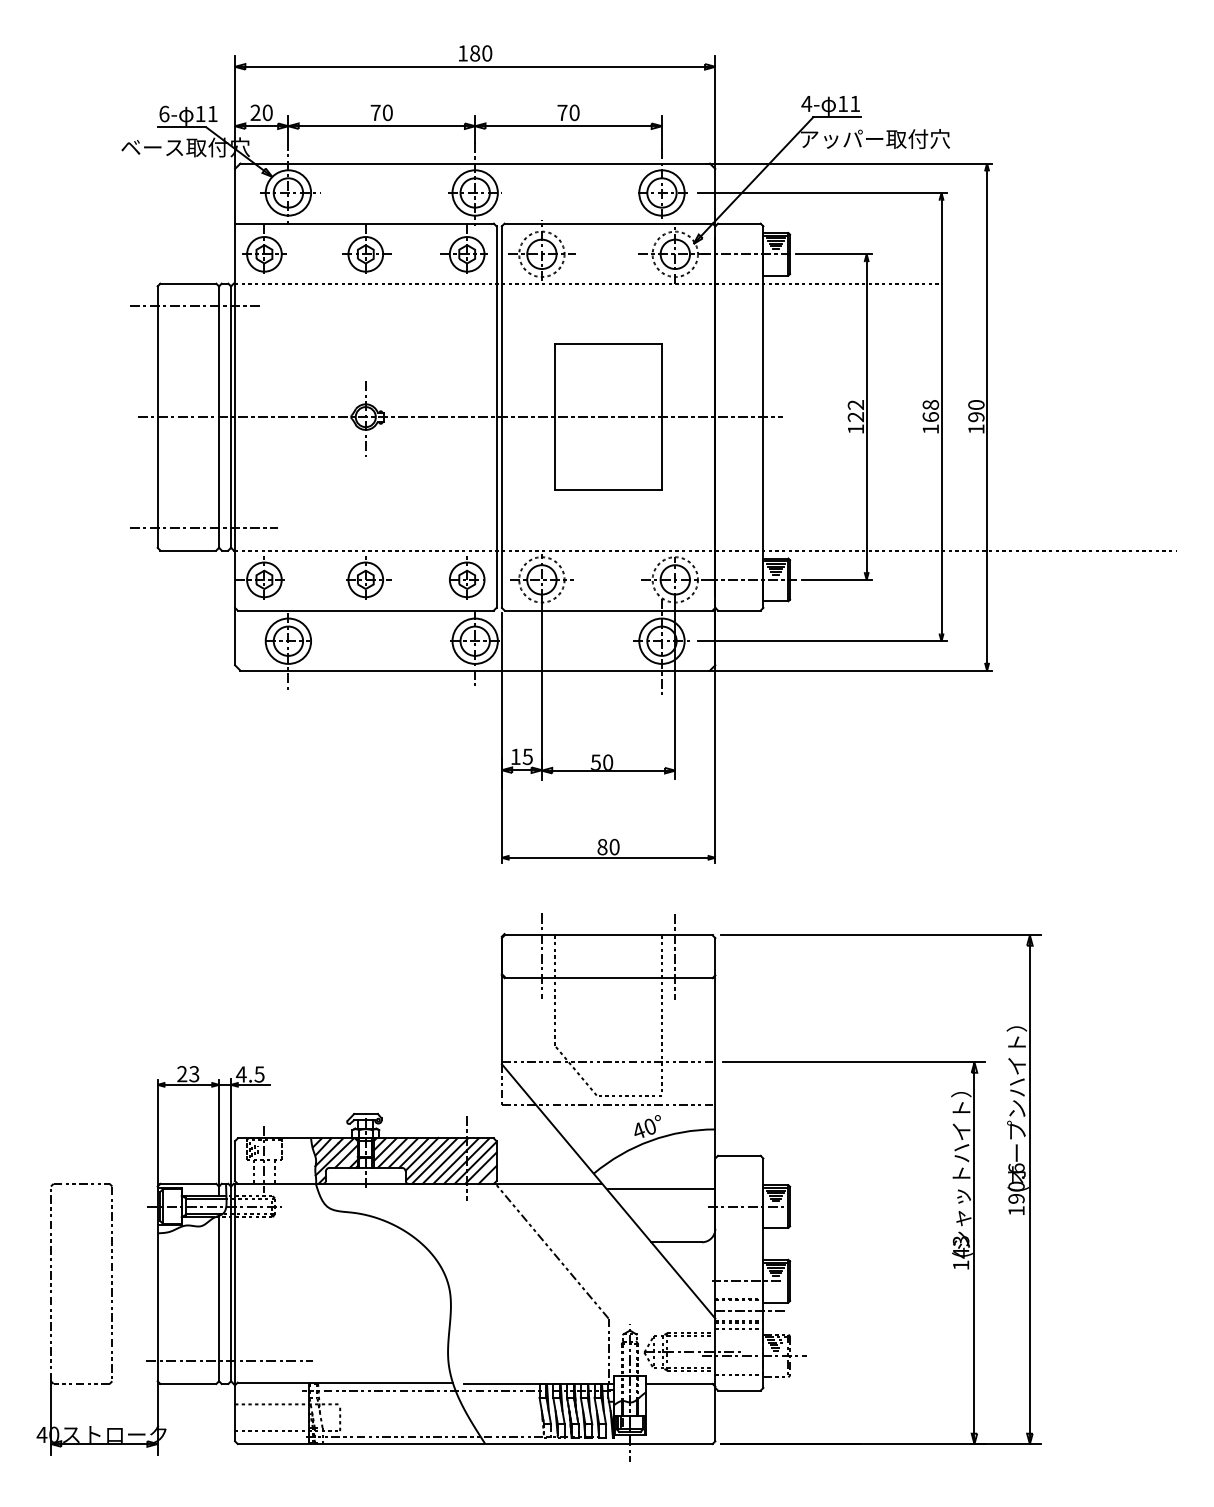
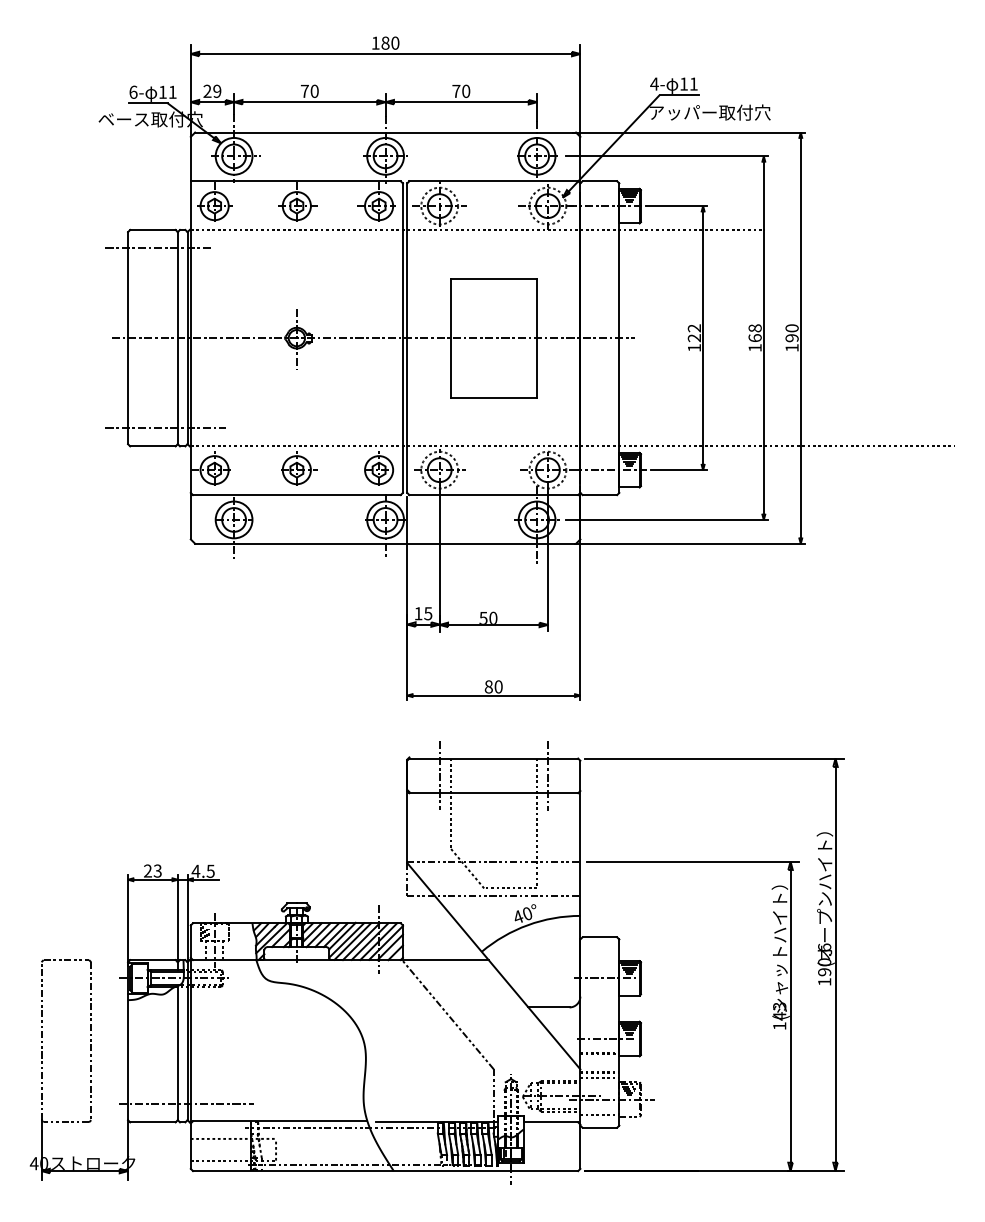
text: (267, 112) -> (217, 91), 20 -> 29
line: (660, 1188) -> (535, 963), removed
line: (749, 1310) -> (608, 1062), removed

